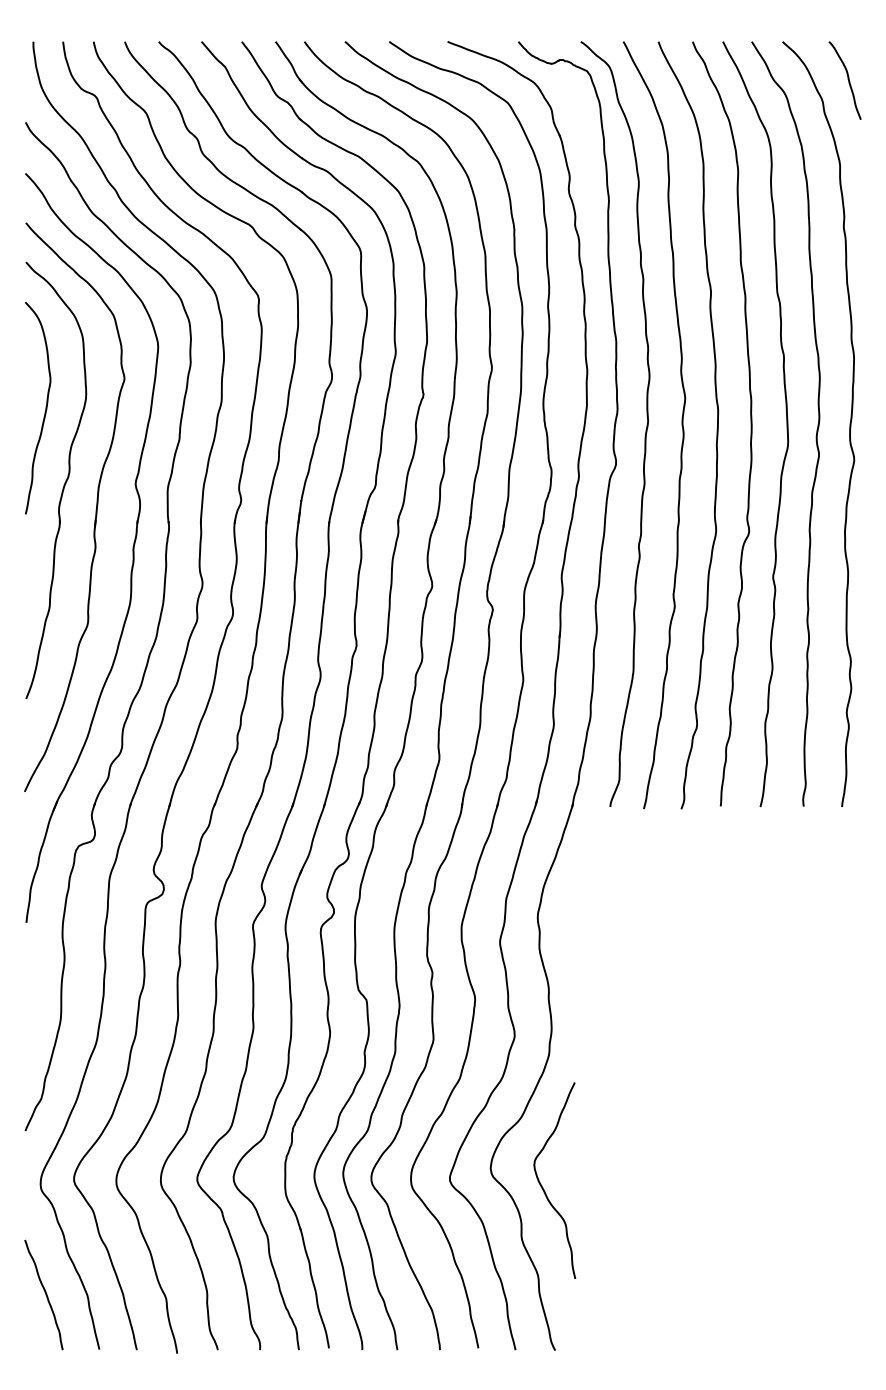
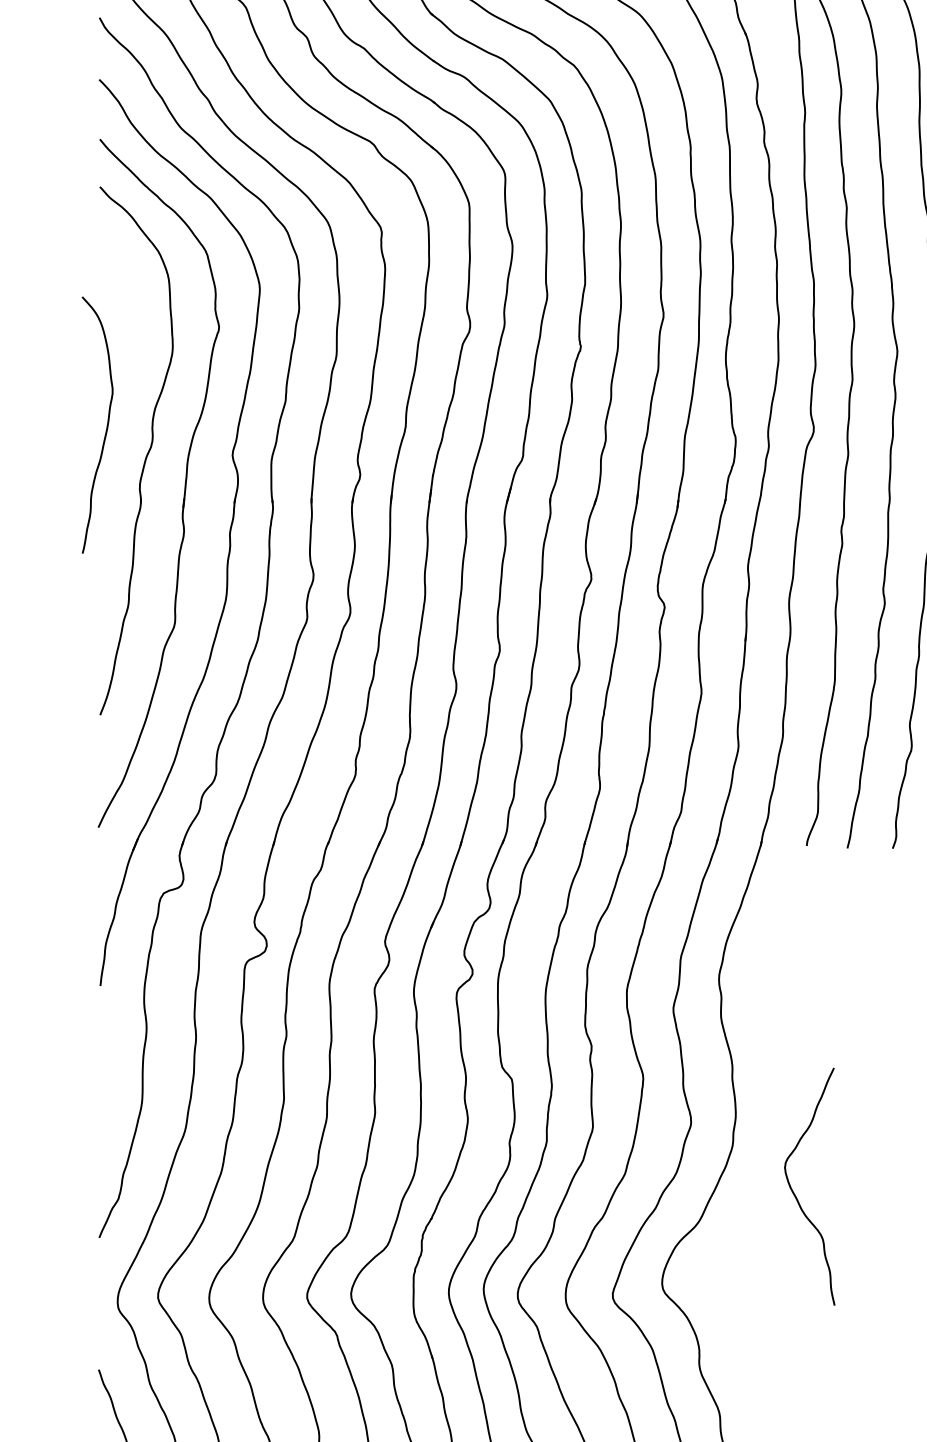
curve: (45, 408) -> (106, 425), moved
curve: (542, 1185) -> (794, 1192), moved

